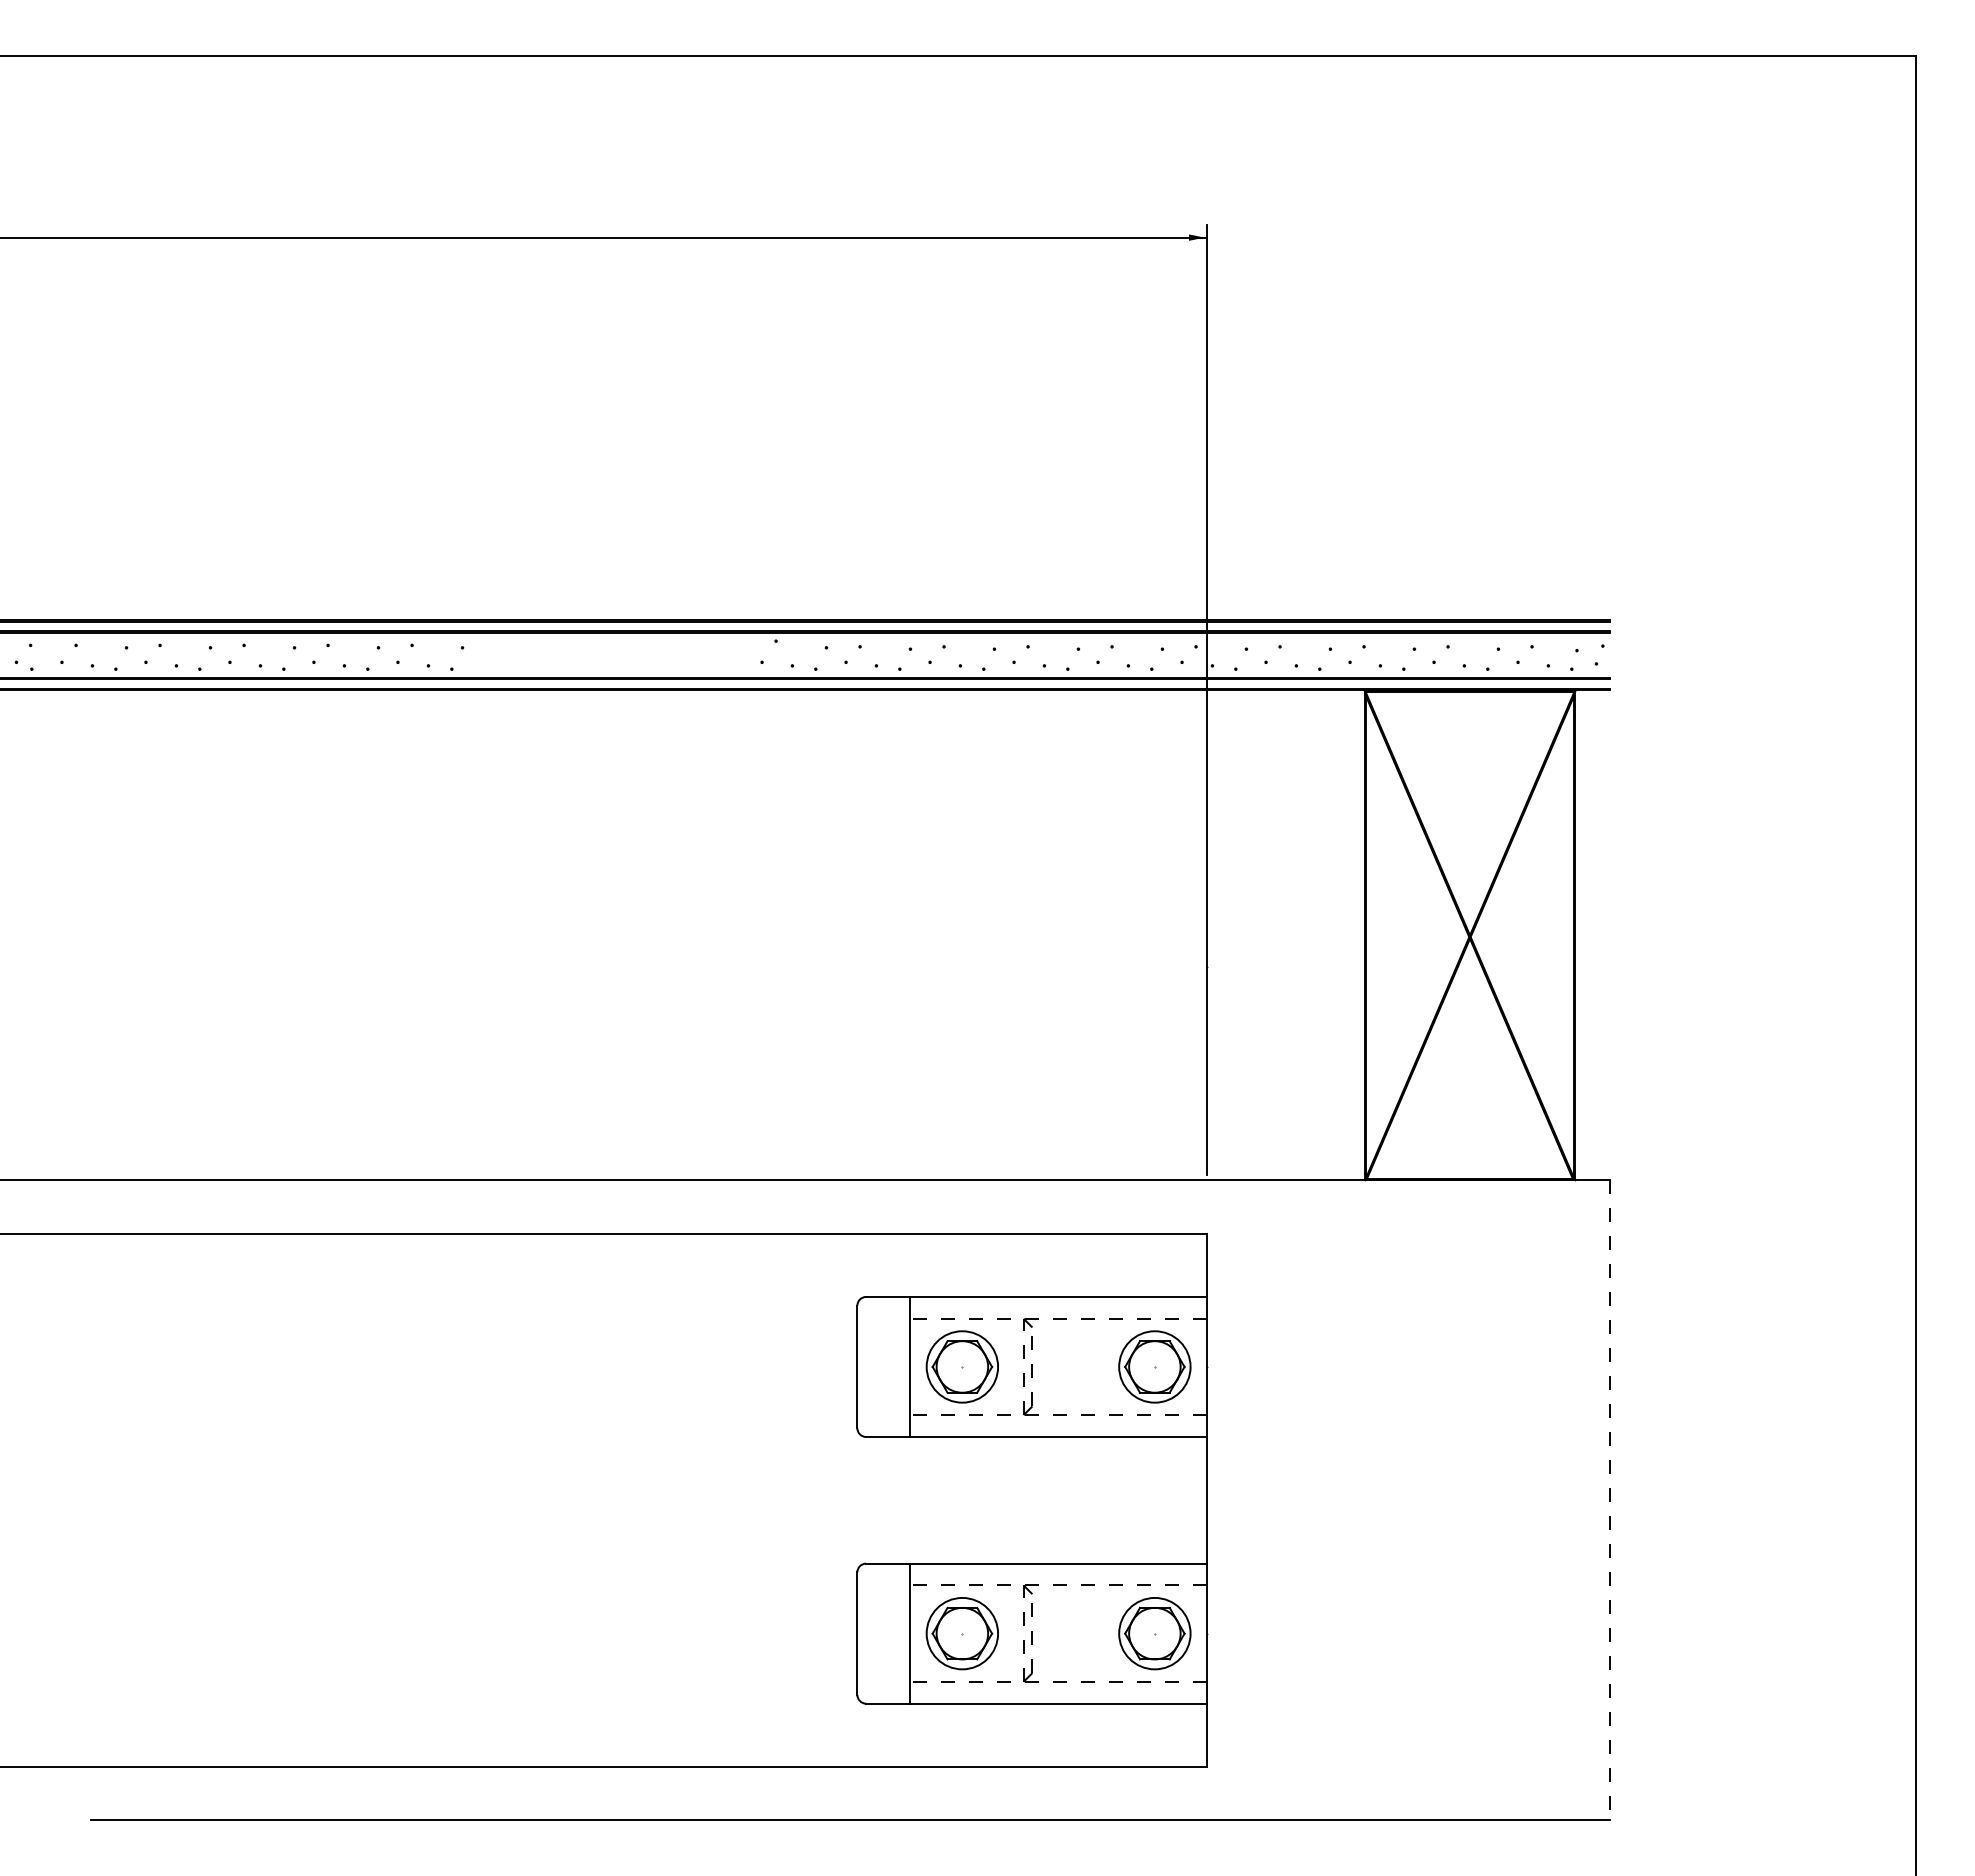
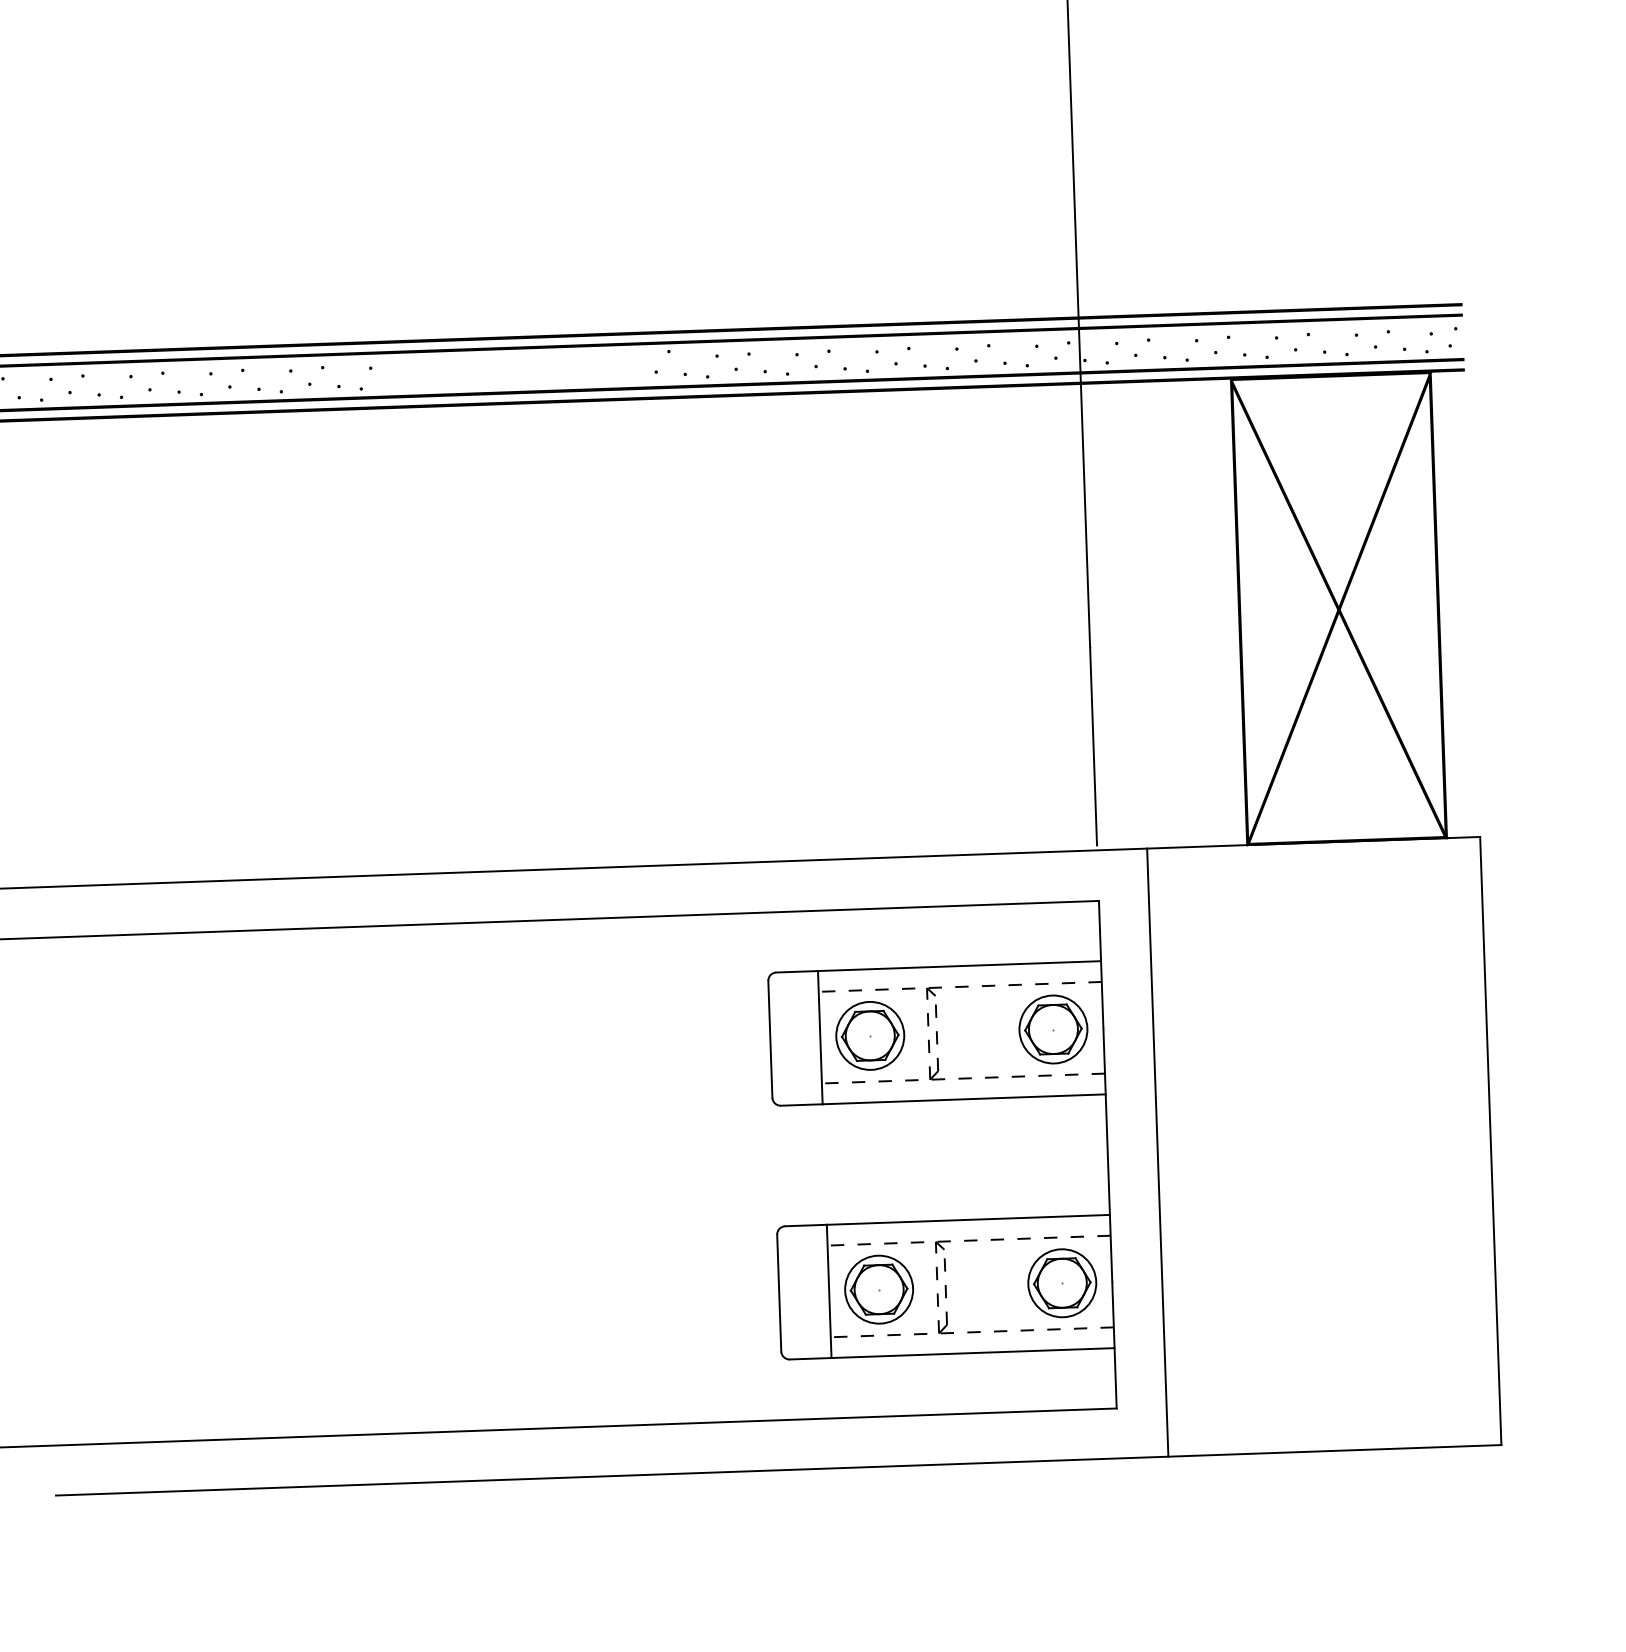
line: (1259, 1499) -> (1157, 1152), added
line: (1609, 1500) -> (1490, 1141), dashed -> solid

